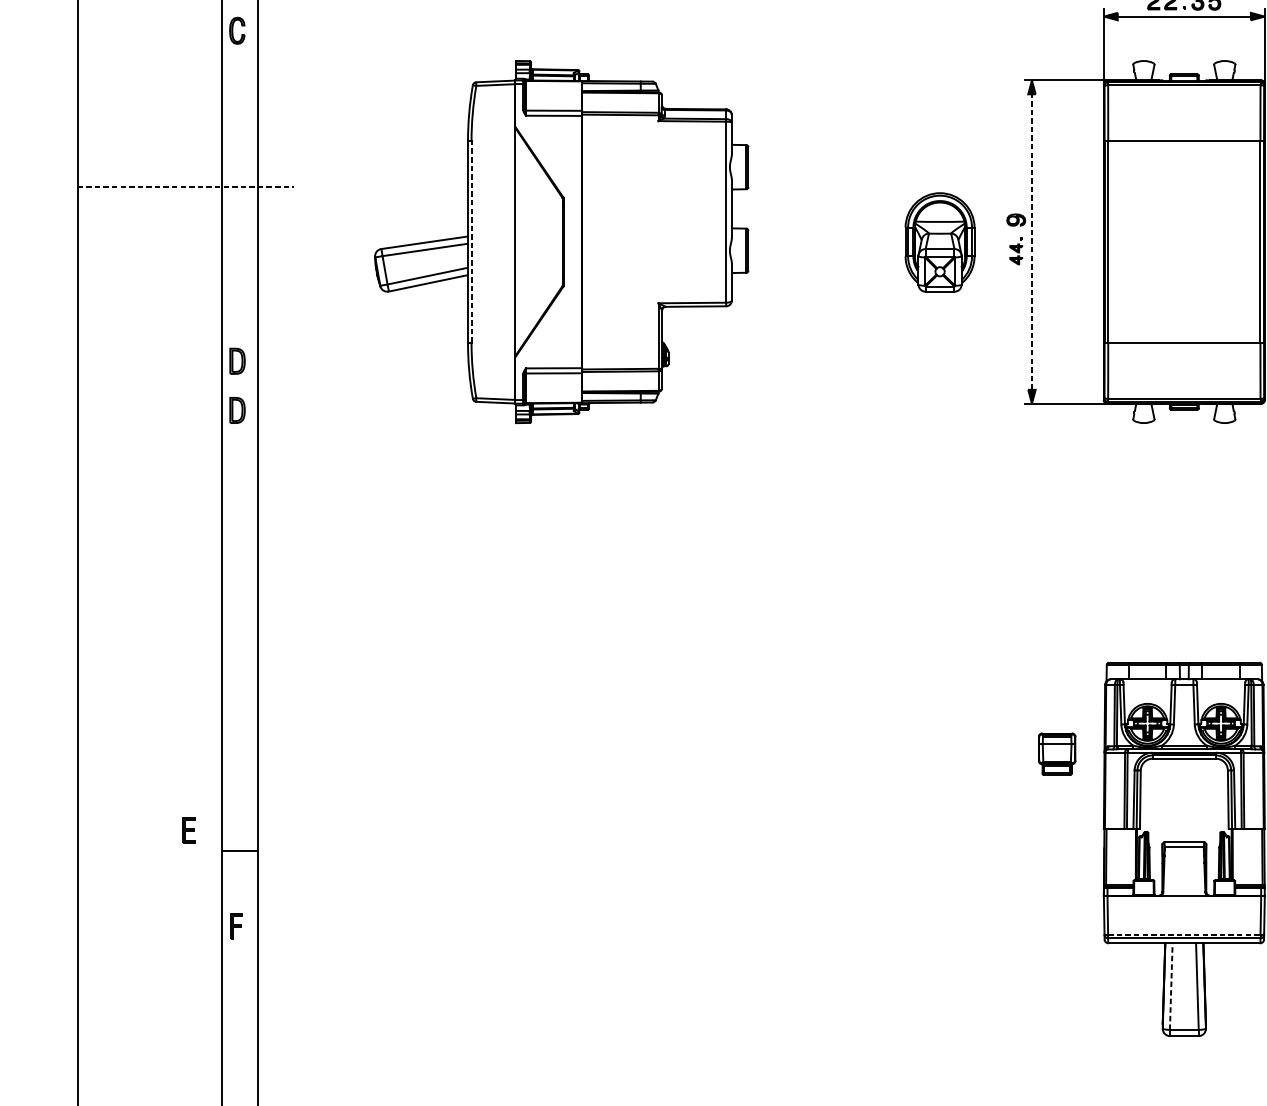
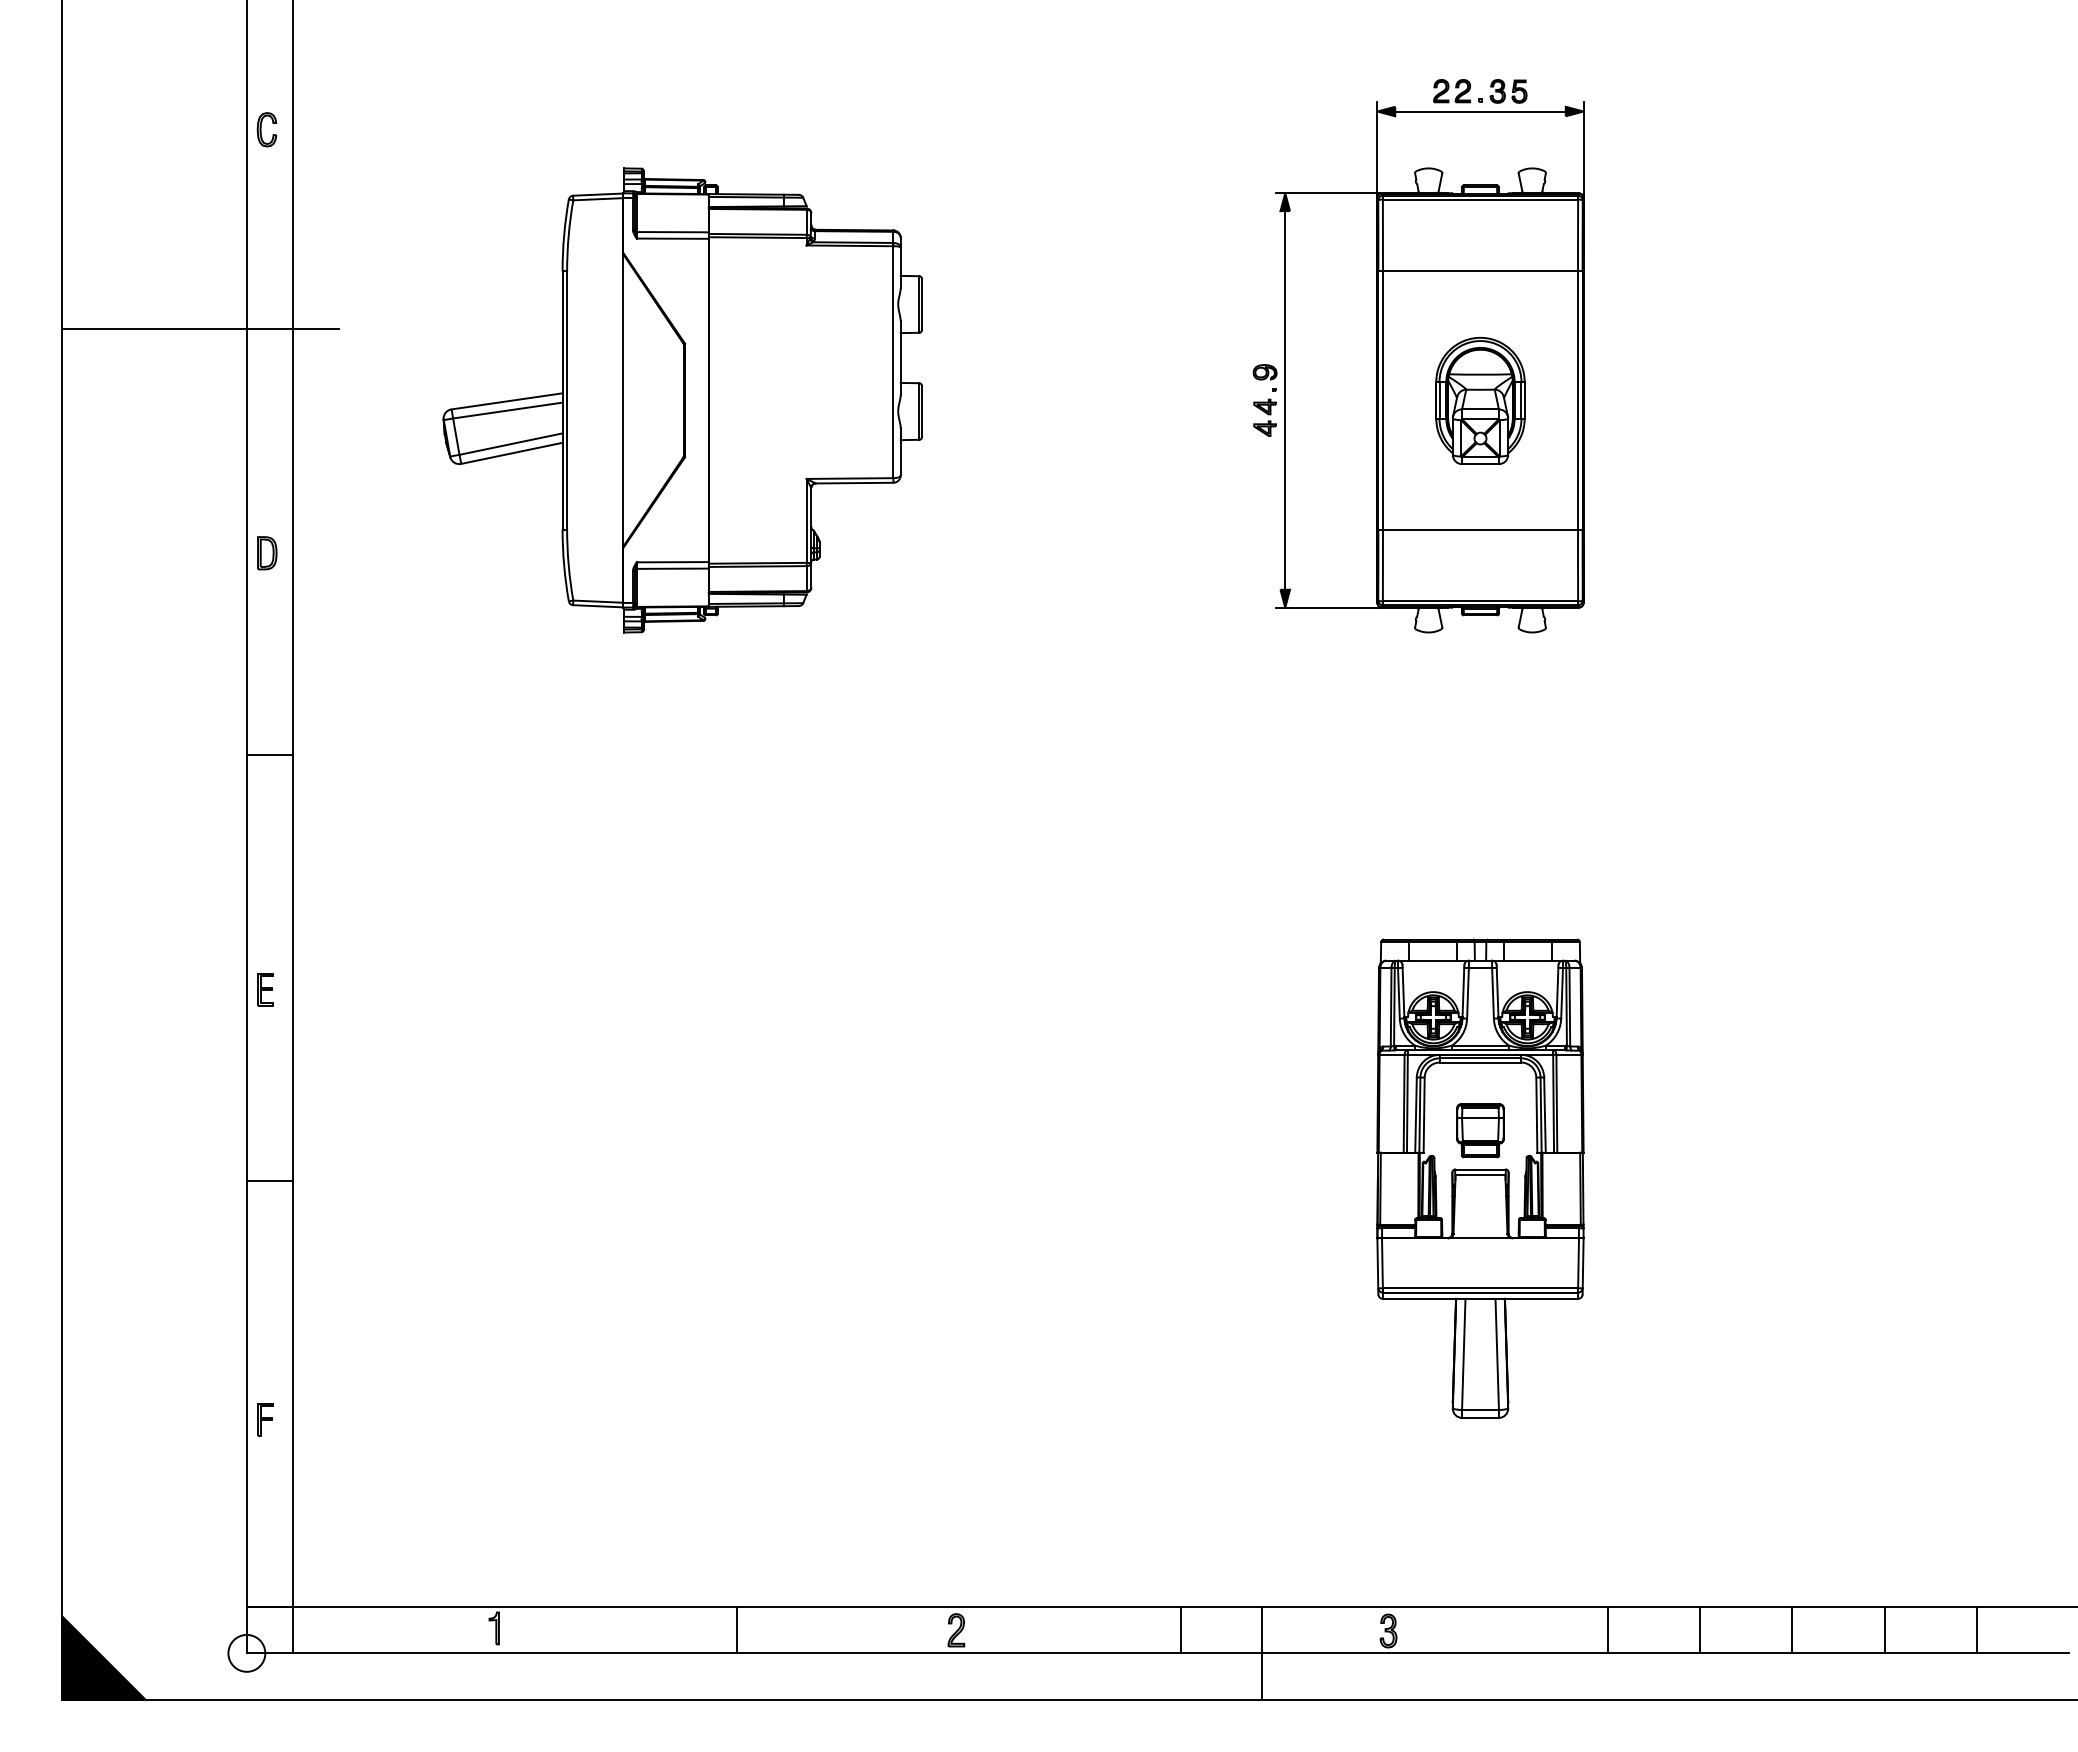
line: (186, 186) -> (201, 329), dashed -> solid
line: (471, 241) -> (567, 399), dashed -> solid
line: (1032, 241) -> (1285, 399), dashed -> solid
part: (940, 242) -> (1480, 400), moved
part: (1015, 251) -> (1264, 412), size x1.43
part: (237, 410) -> (267, 616), removed
line: (239, 519) -> (269, 755), added
part: (1057, 754) -> (1480, 1130), moved
part: (188, 830) -> (265, 989), moved
part: (236, 926) -> (265, 1419), moved
line: (1184, 935) -> (1480, 1288), dashed -> solid
line: (1171, 986) -> (1463, 1354), dashed -> solid

